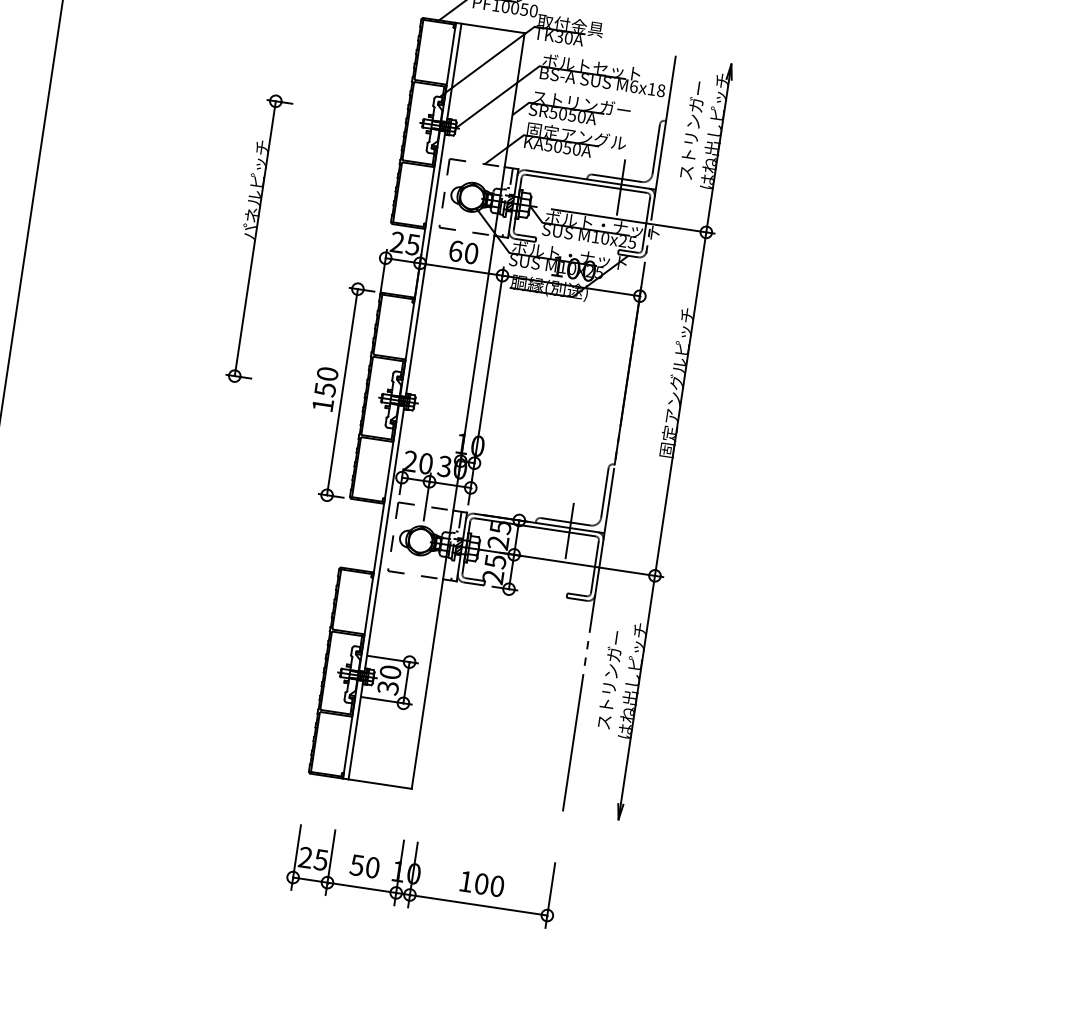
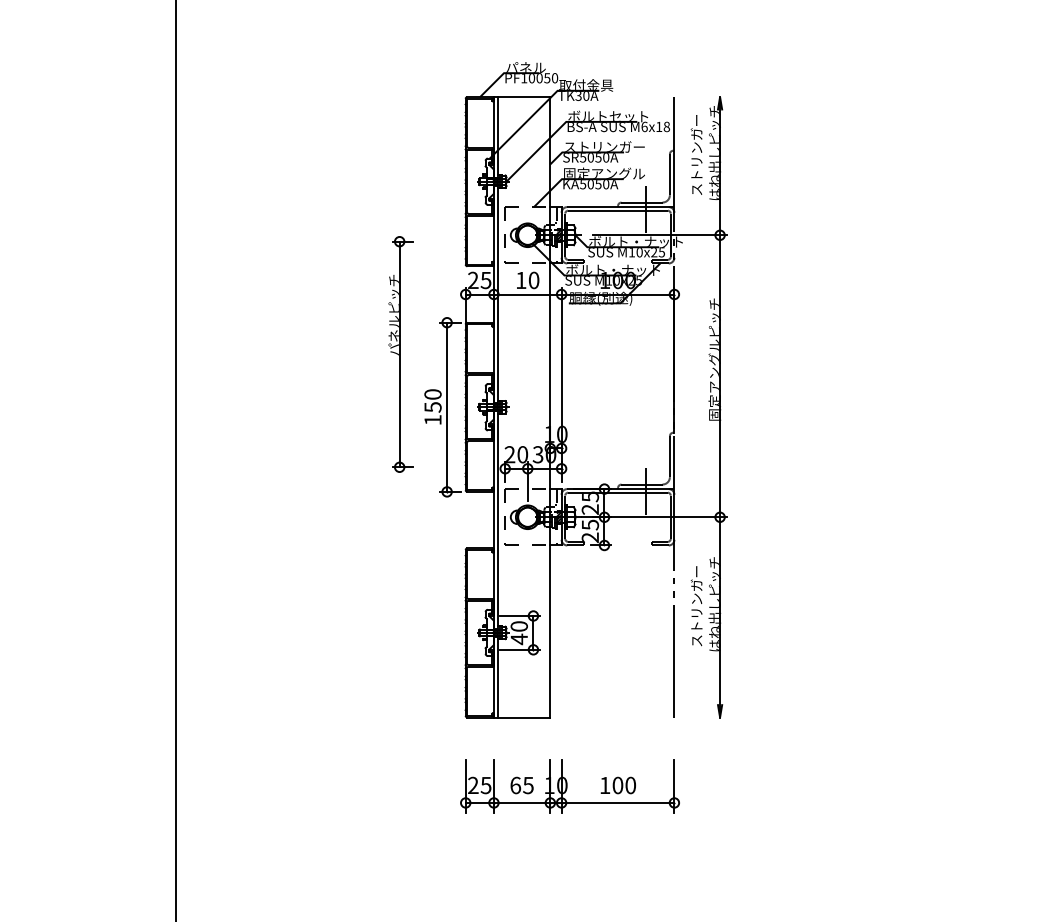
part: (256, 238) -> (400, 354), moved
text: (456, 251) -> (521, 280), 60 -> 10
text: (387, 688) -> (518, 639), 30 -> 40
text: (364, 866) -> (521, 785), 50 -> 65

